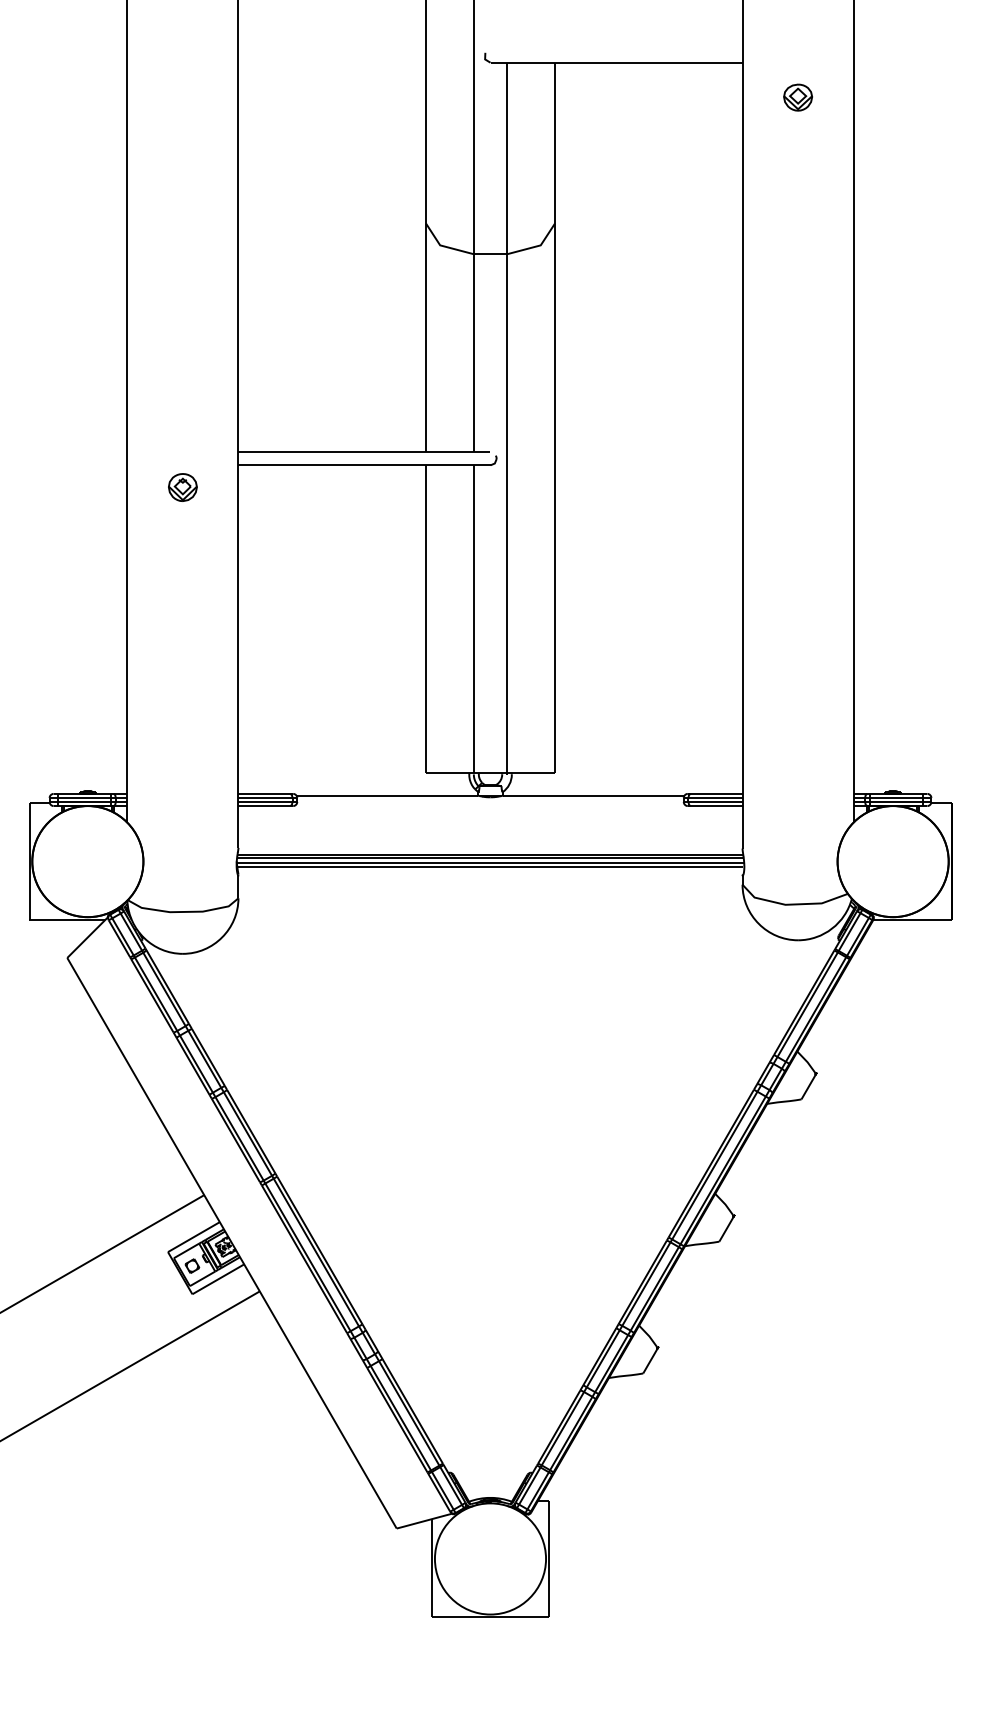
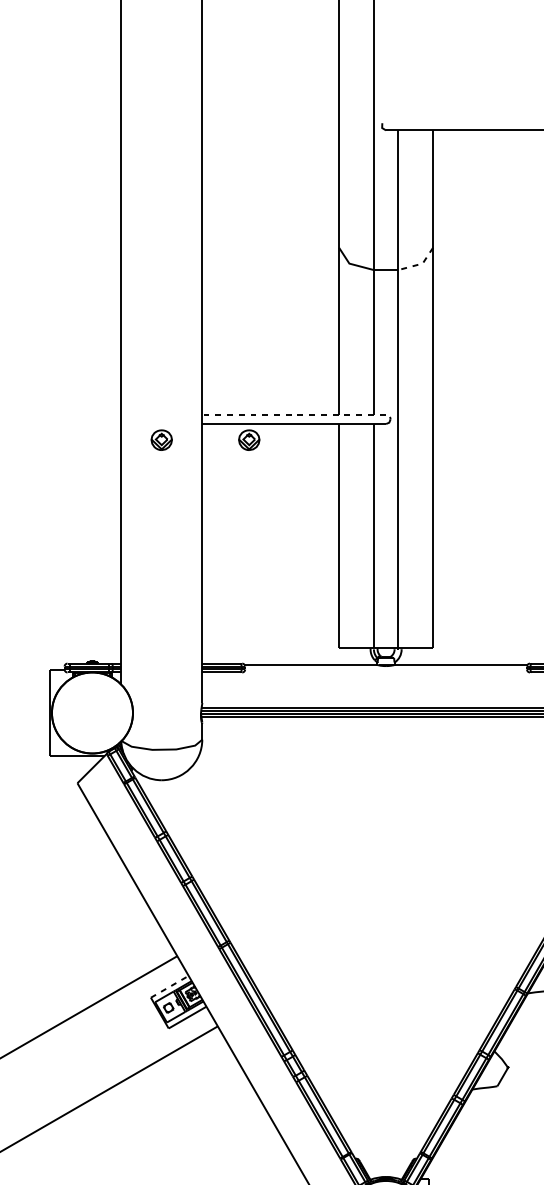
line: (536, 246) -> (419, 264), solid -> dashed
line: (364, 452) -> (294, 414), solid -> dashed
part: (302, 487) -> (248, 440), added
line: (193, 1237) -> (169, 987), solid -> dashed

